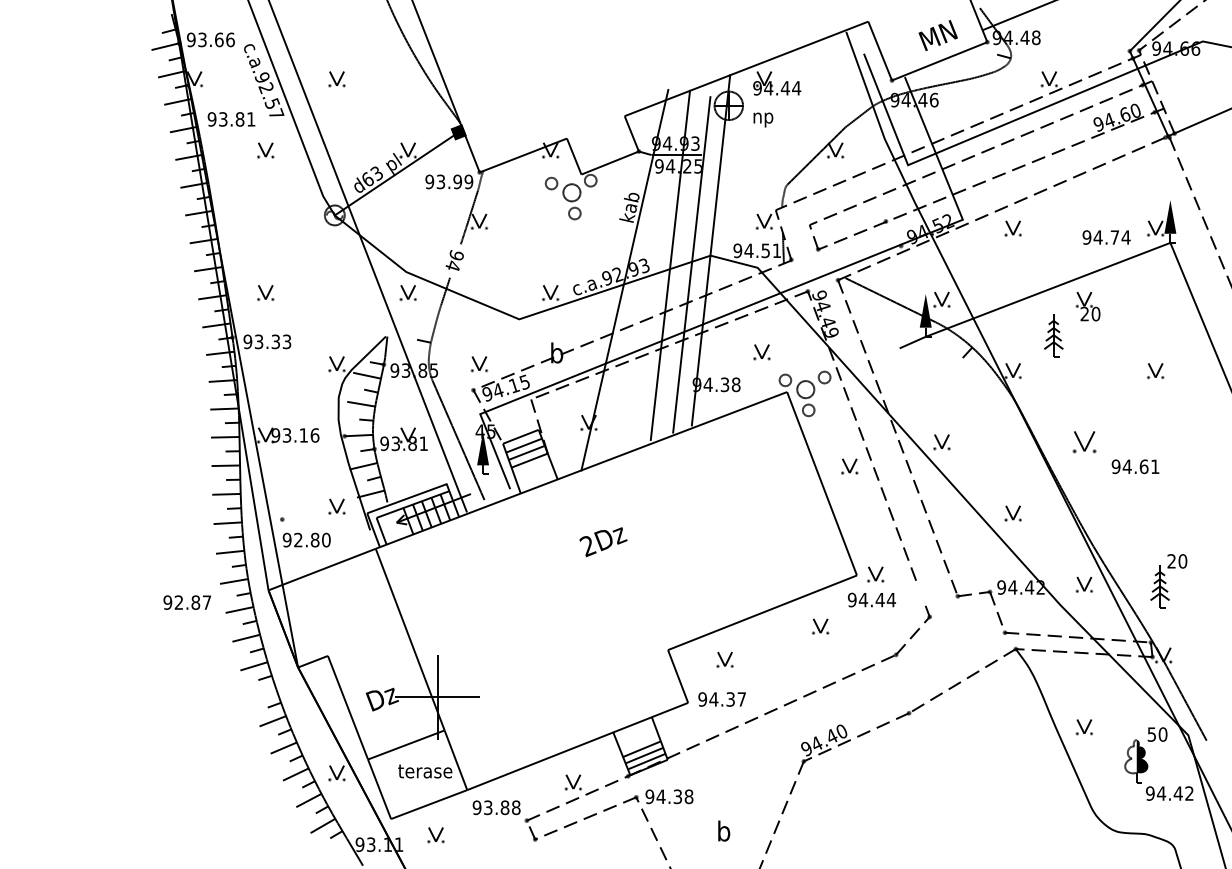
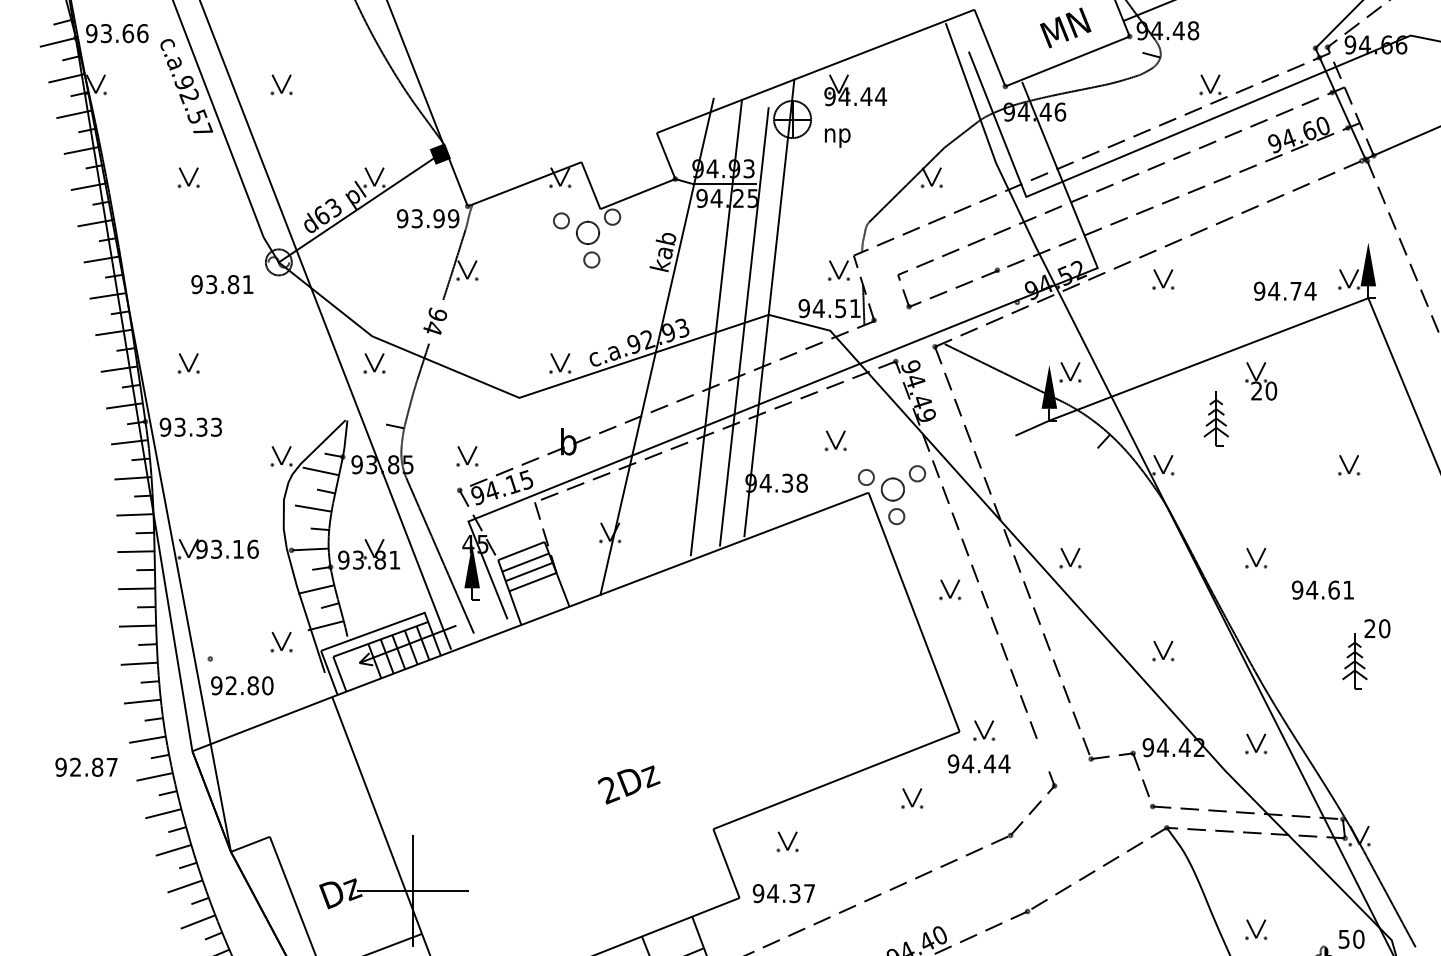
text: (231, 119) -> (222, 284), moved
part: (1083, 442) -> (1255, 558), size x0.71
text: (603, 542) -> (629, 785), moved
part: (1168, 581) -> (1365, 654), moved
line: (262, 693) -> (184, 885), added

